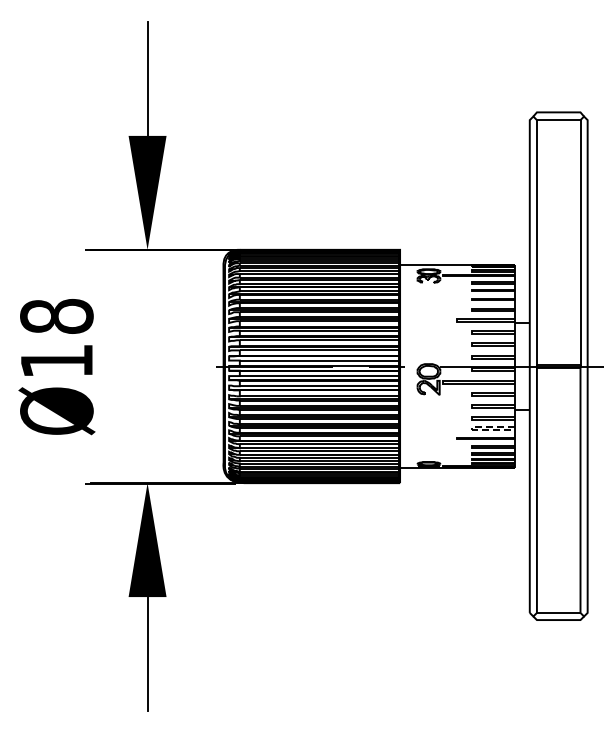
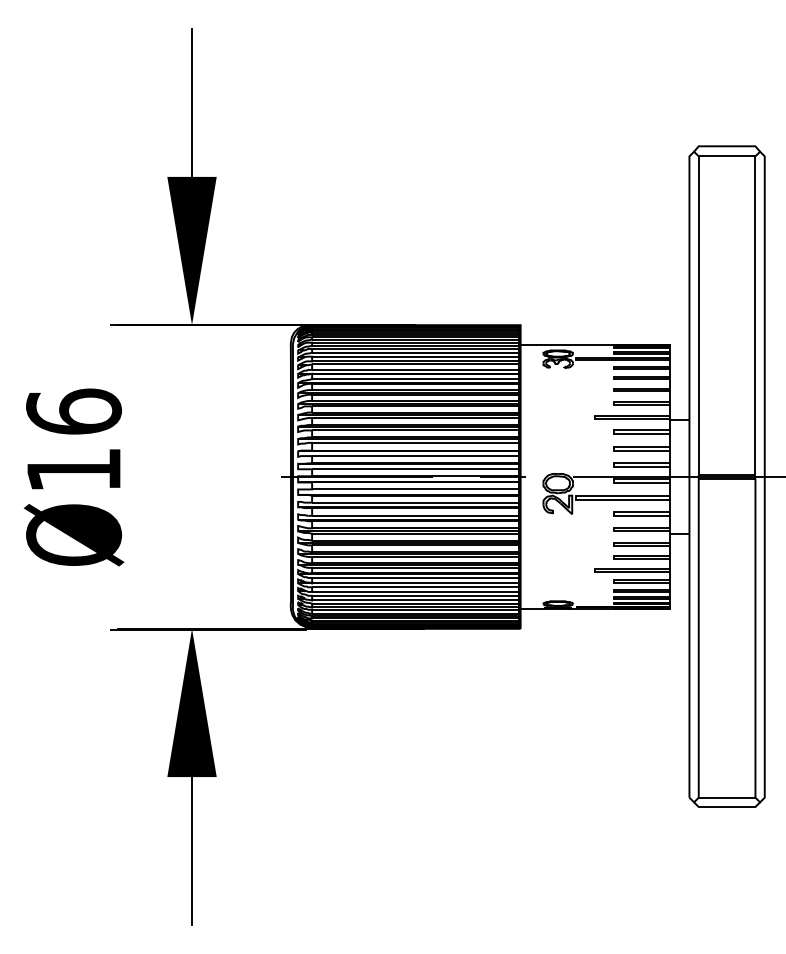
text: (56, 315) -> (73, 410), Ø18 -> Ø16
line: (471, 428) -> (613, 557), dashed -> solid

